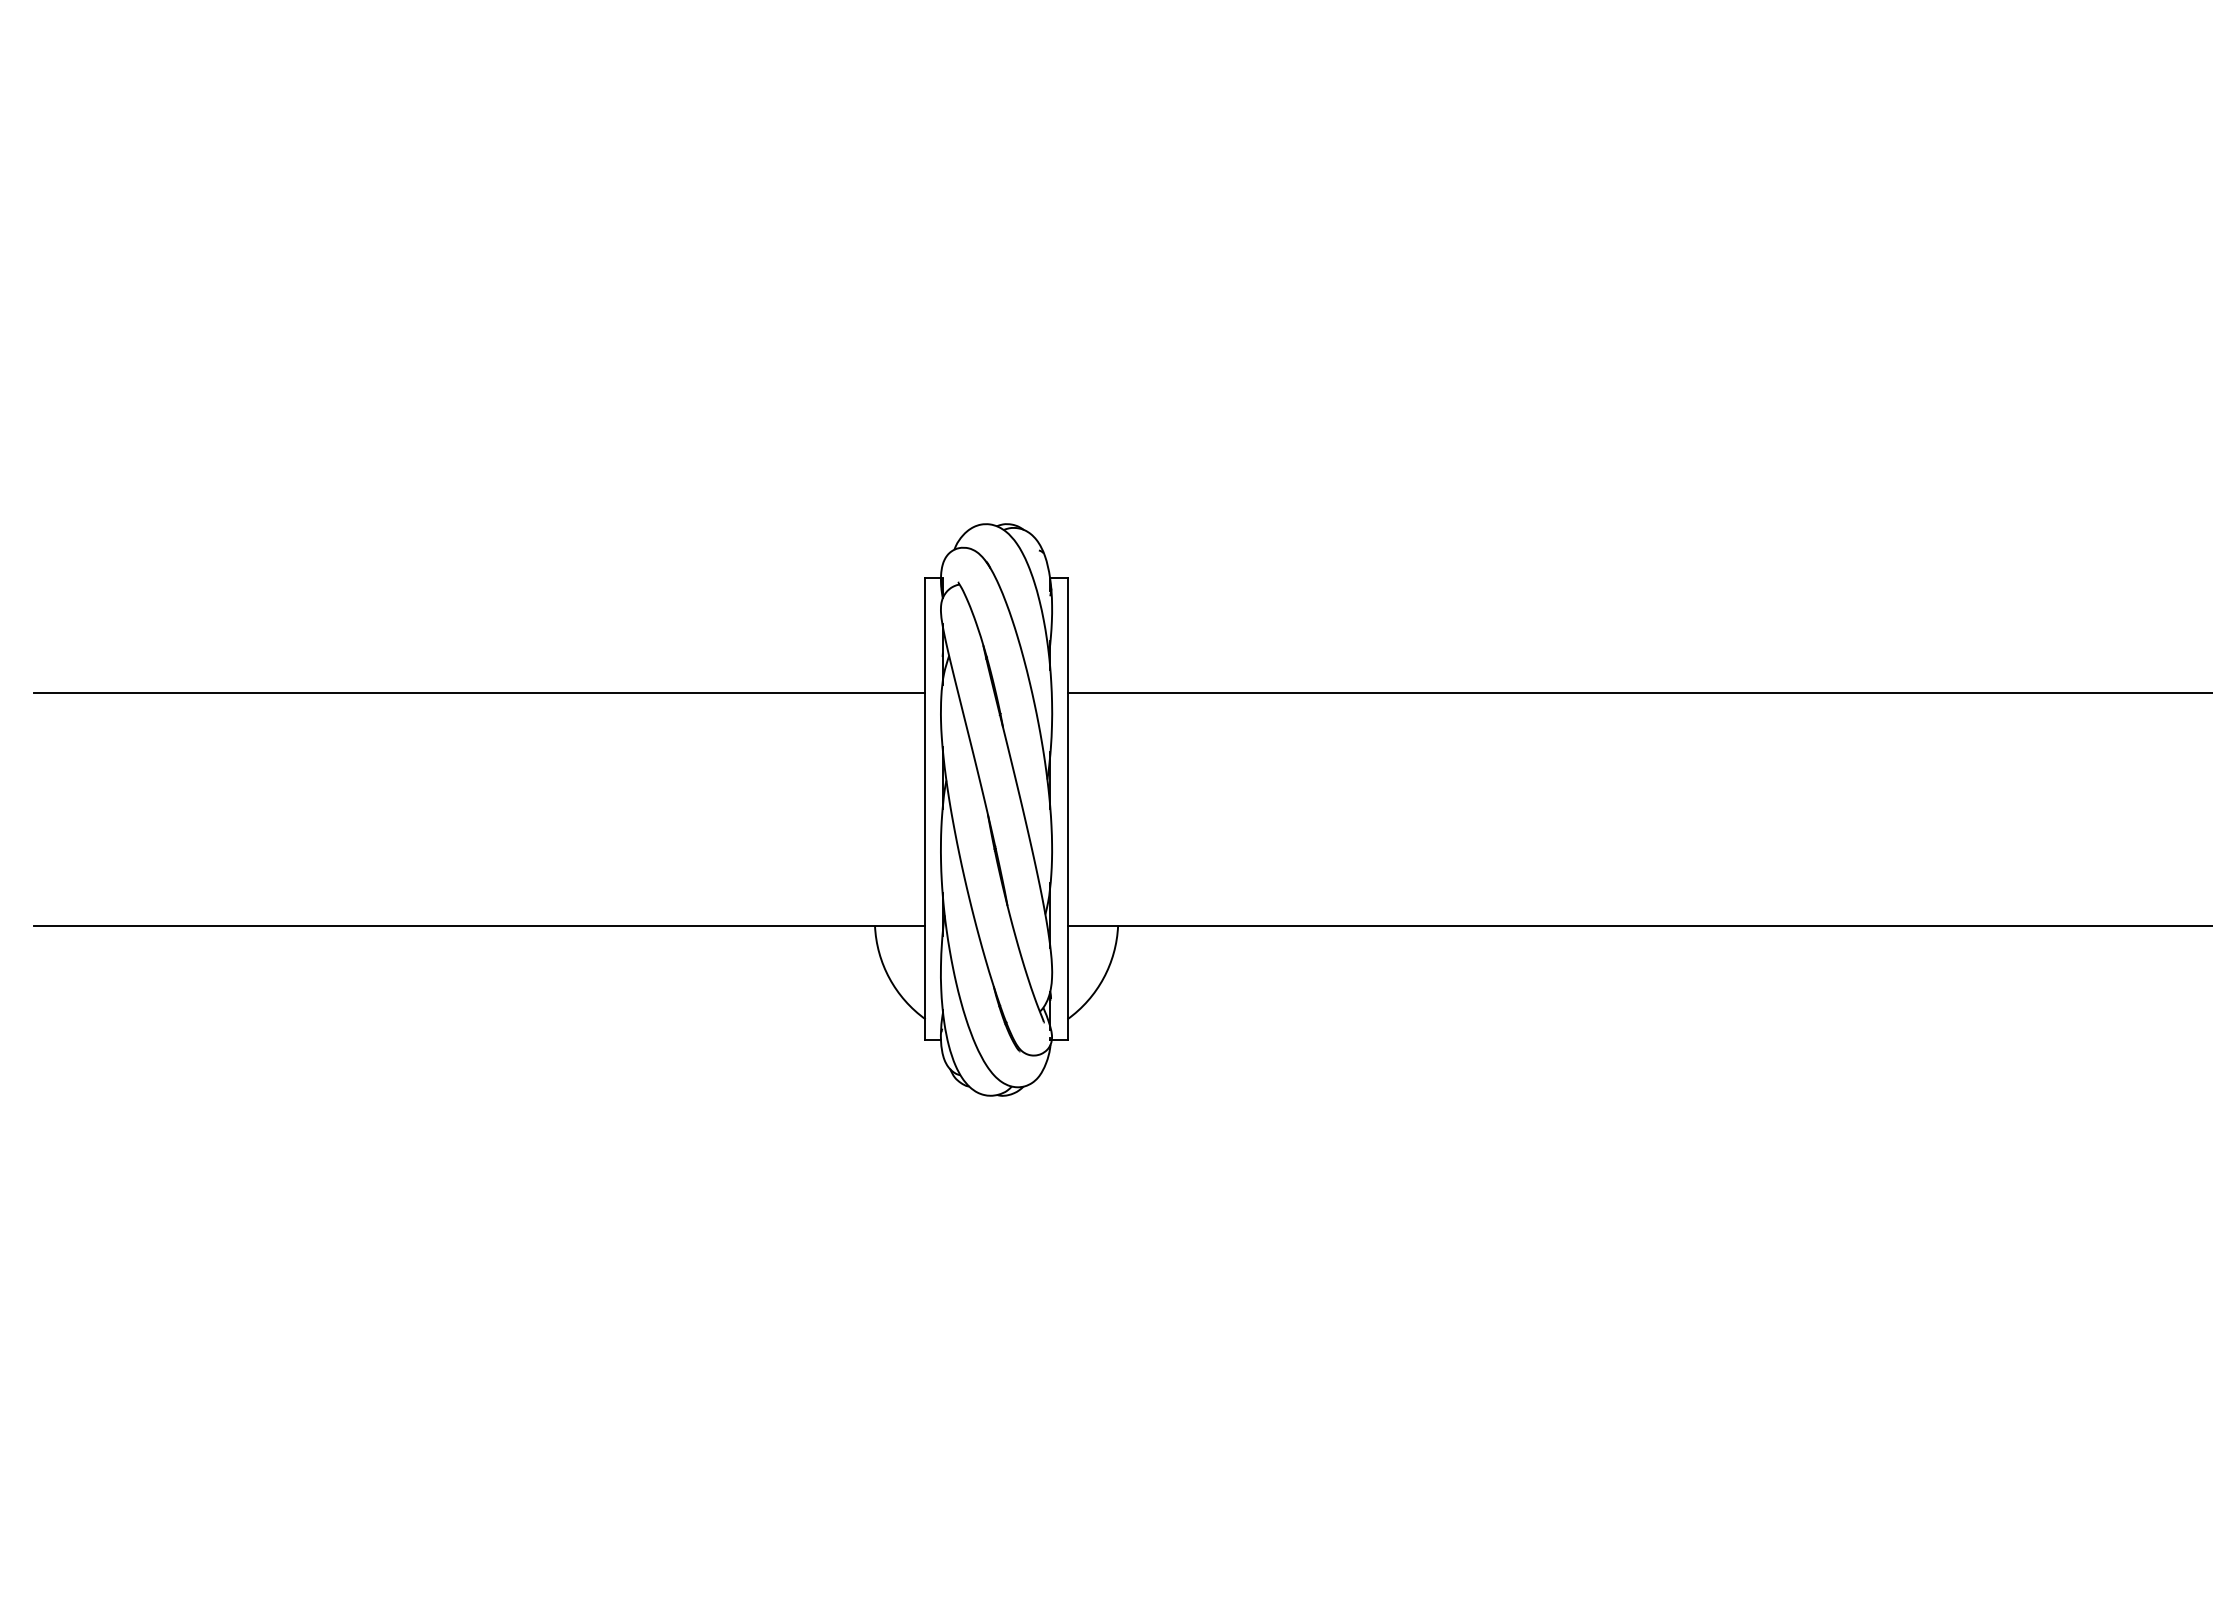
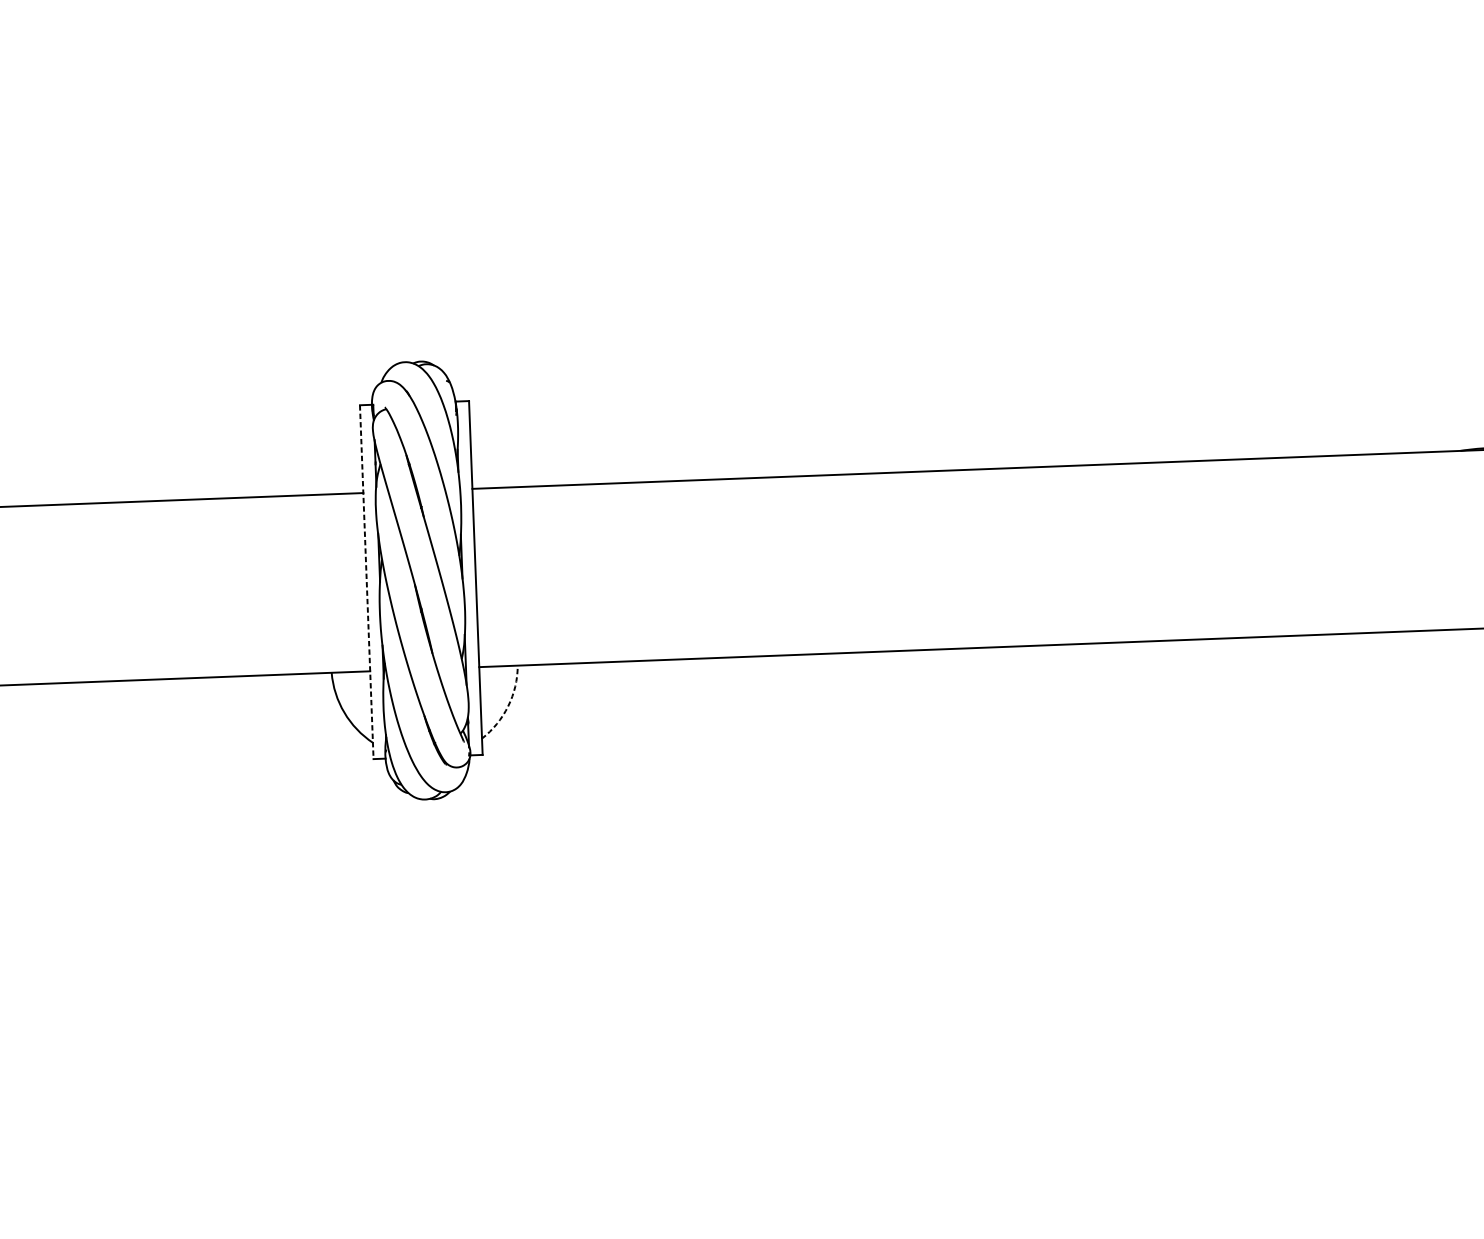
line: (925, 809) -> (366, 582), solid -> dashed
arc: (1103, 978) -> (508, 706), solid -> dashed

